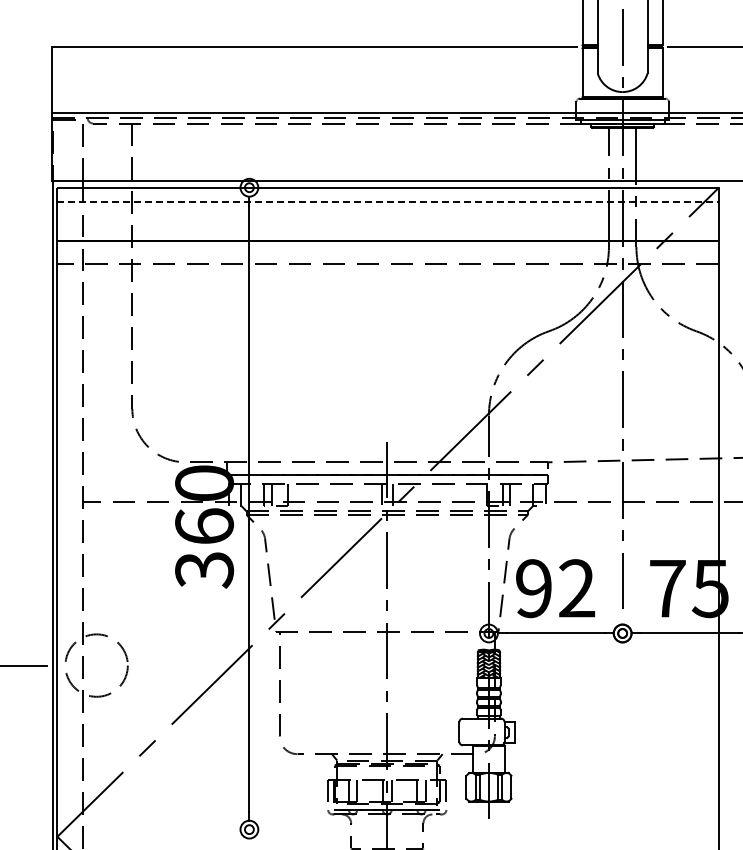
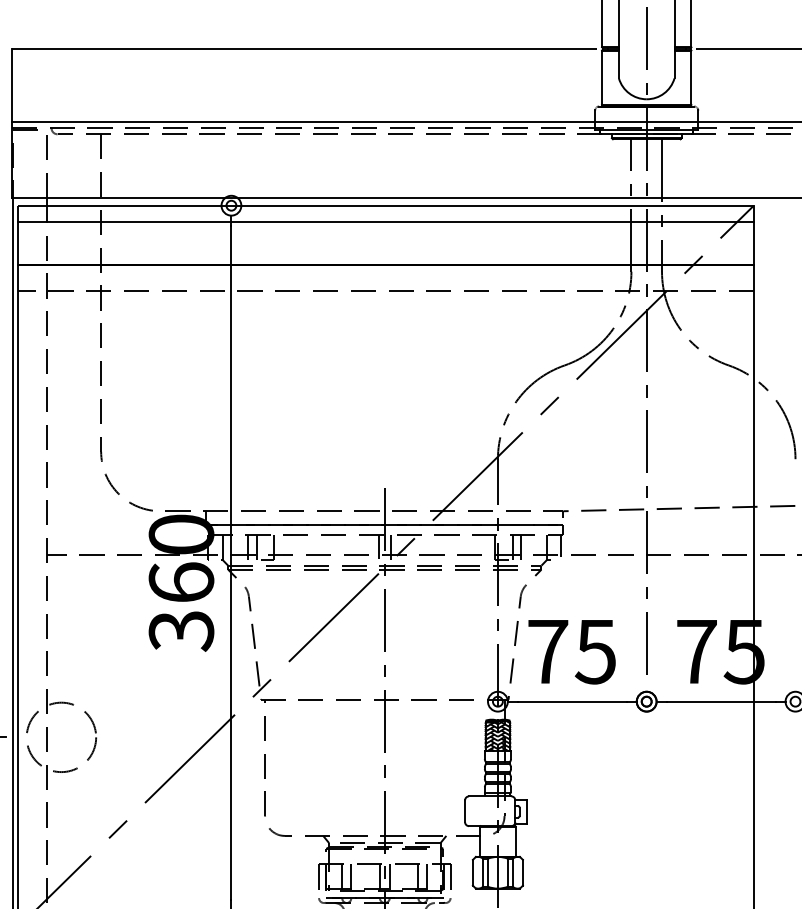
line: (388, 201) -> (386, 221), dashed -> solid
text: (555, 588) -> (571, 651), 92 -> 75

